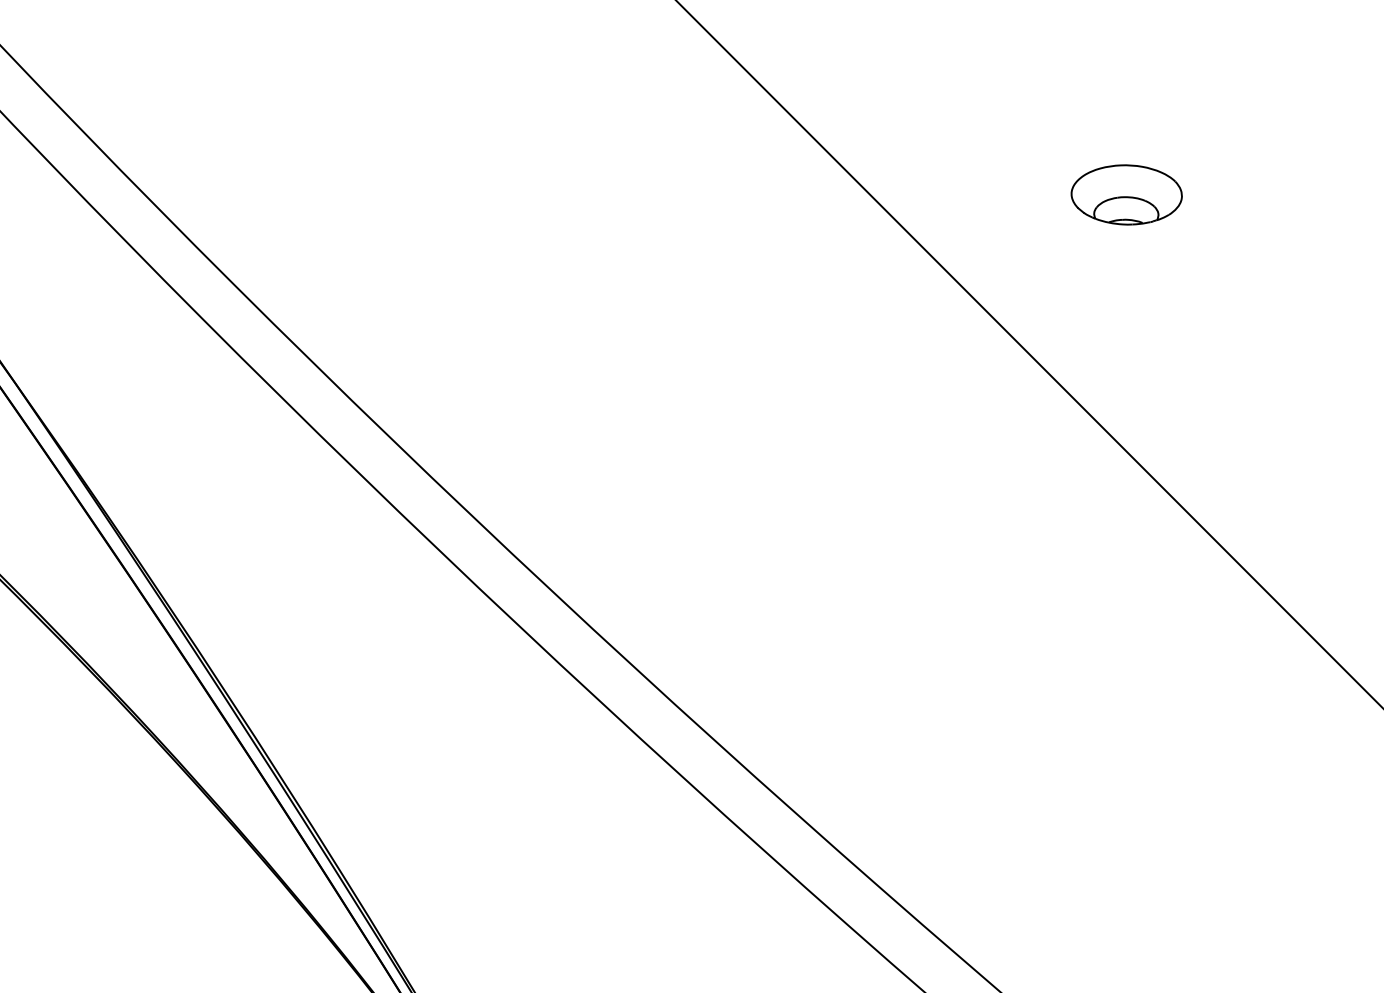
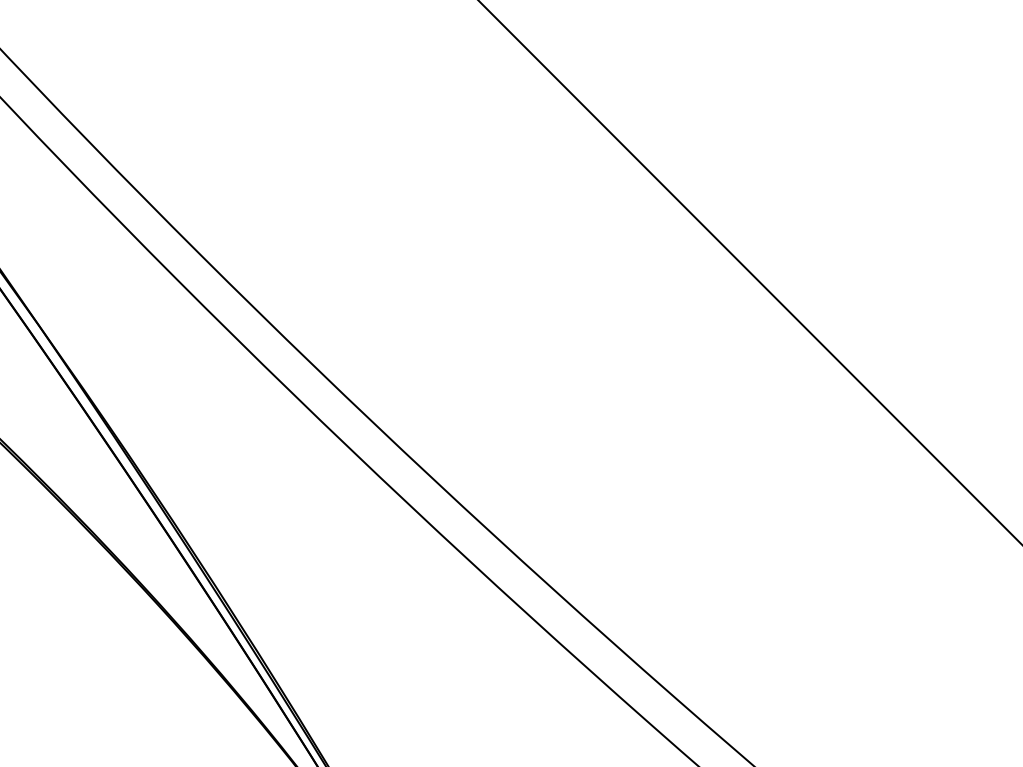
part: (1125, 194) -> (853, 188), removed

